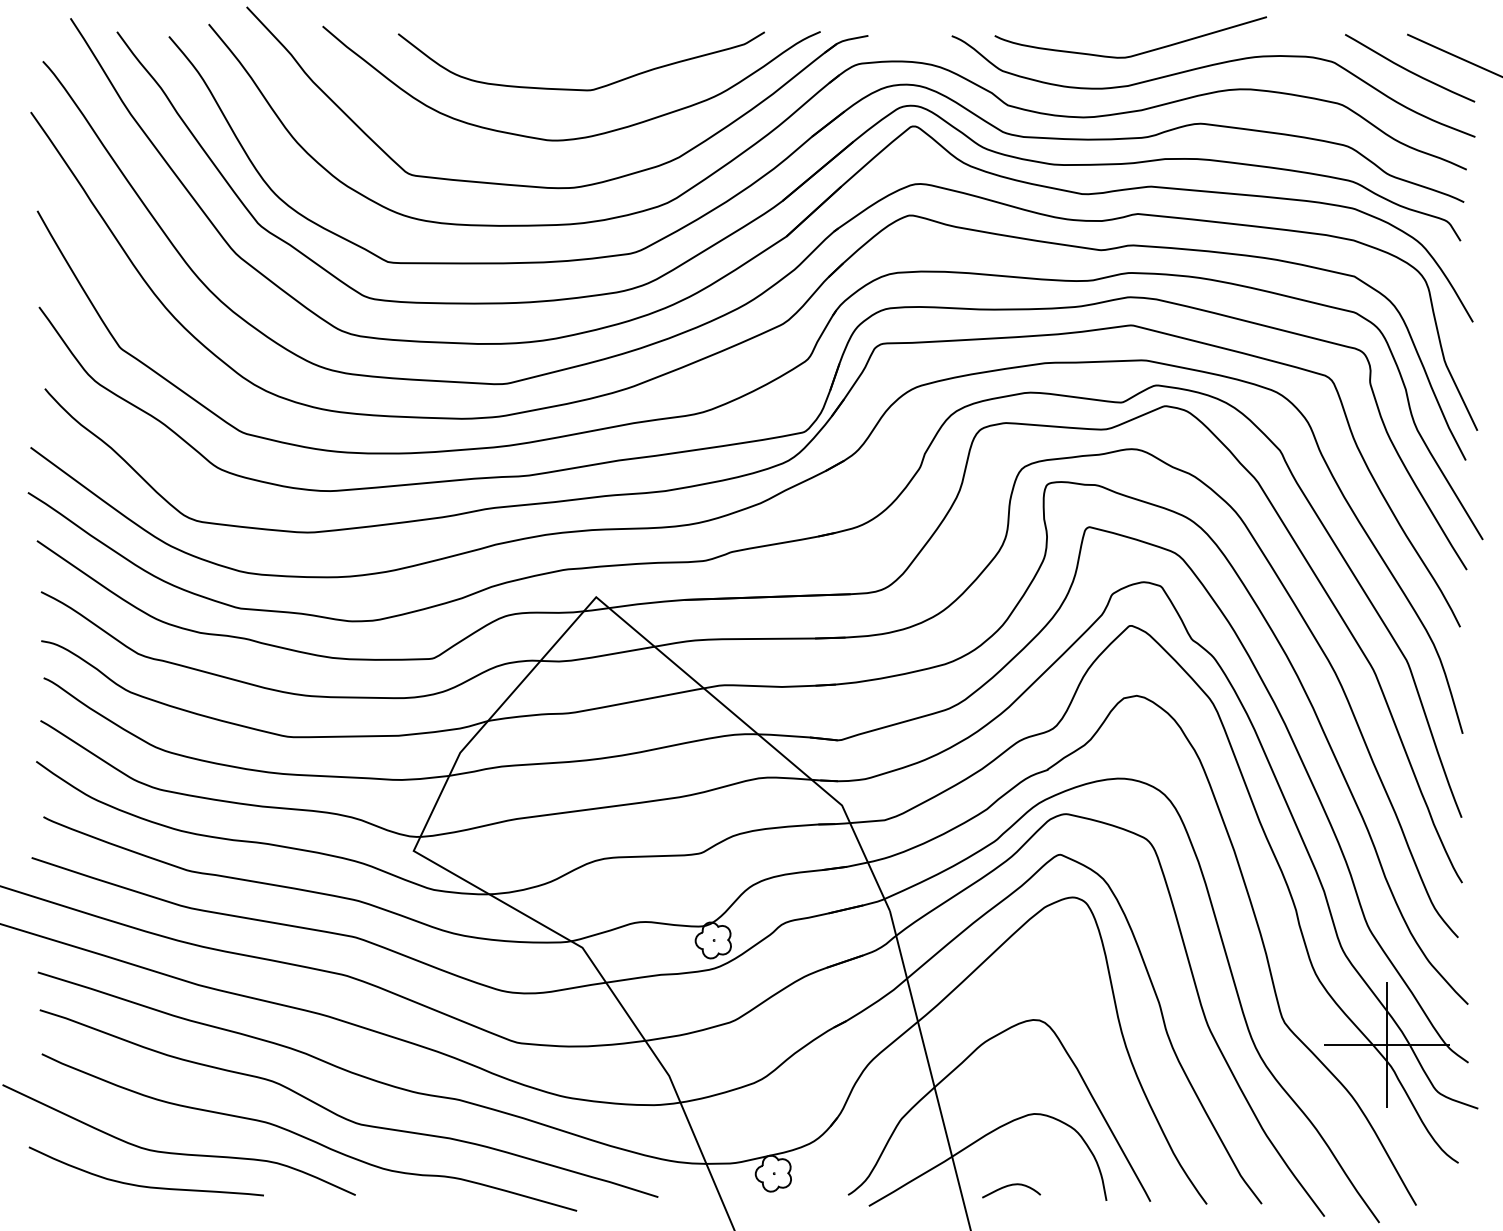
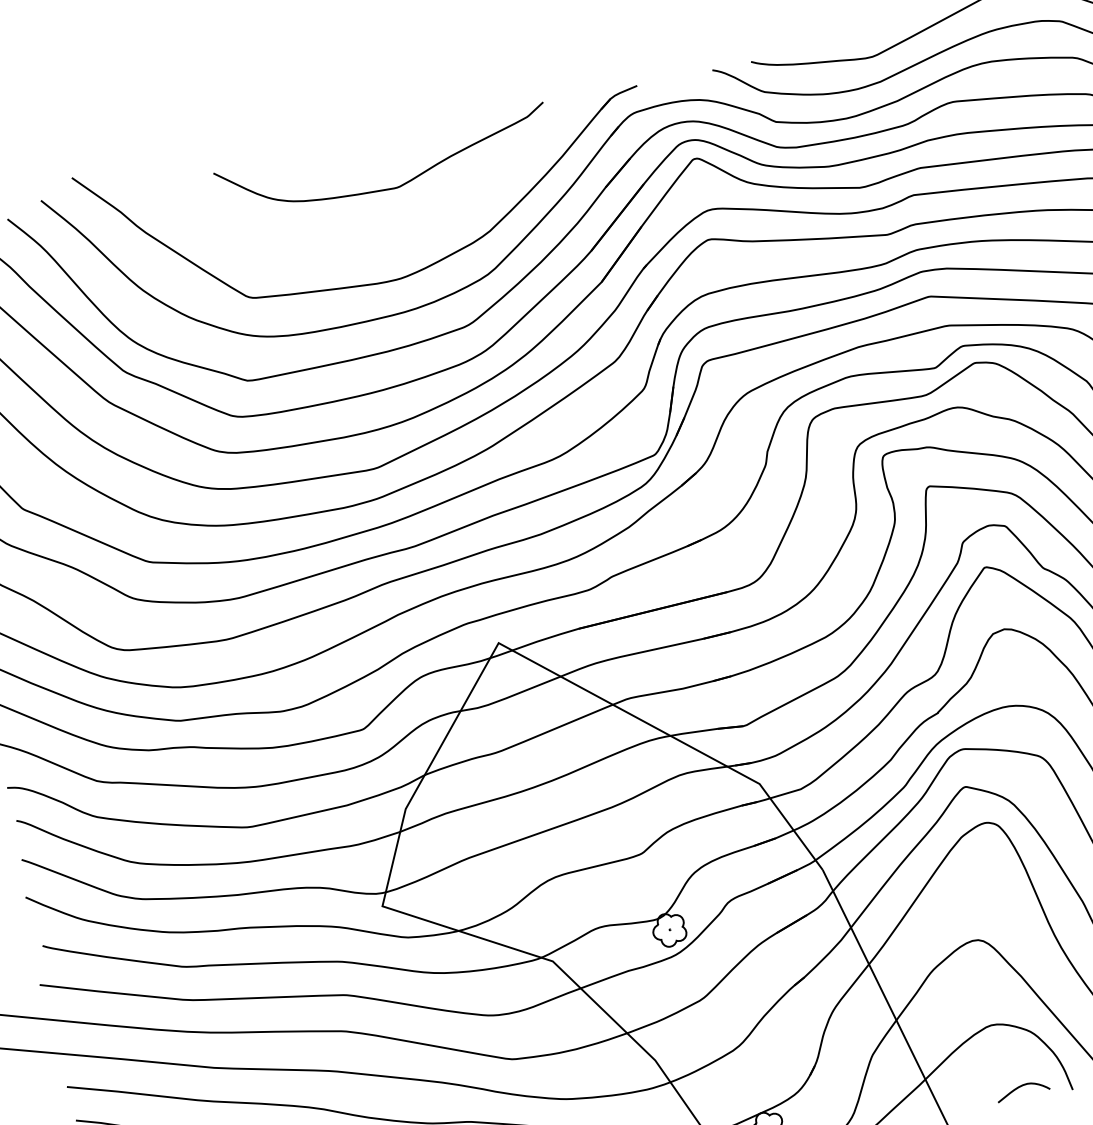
curve: (577, 137) -> (394, 232), removed
curve: (1010, 1186) -> (1021, 1087), moved

